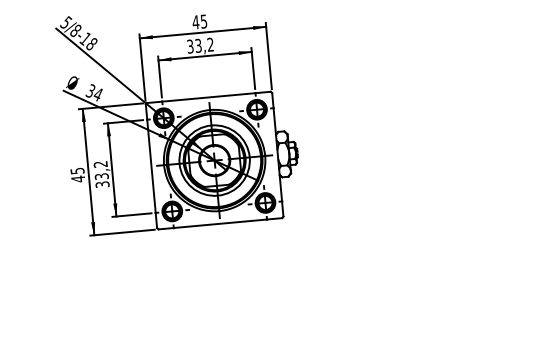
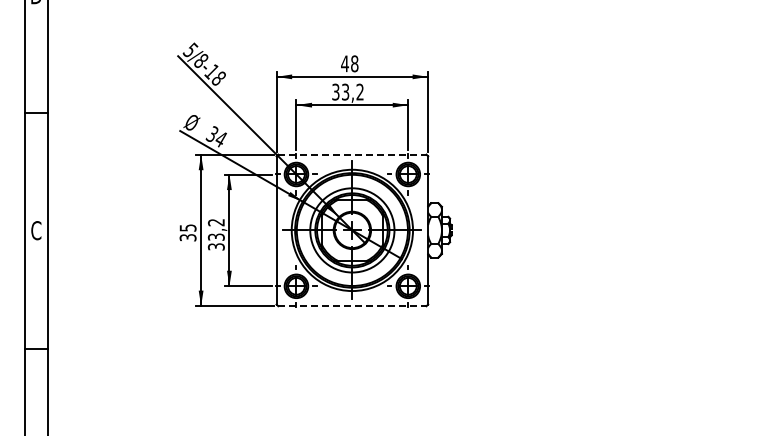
text: (203, 21) -> (354, 63), 45 -> 48
line: (208, 97) -> (352, 154), solid -> dashed
text: (77, 179) -> (187, 237), 45 -> 35
line: (220, 224) -> (352, 306), solid -> dashed

